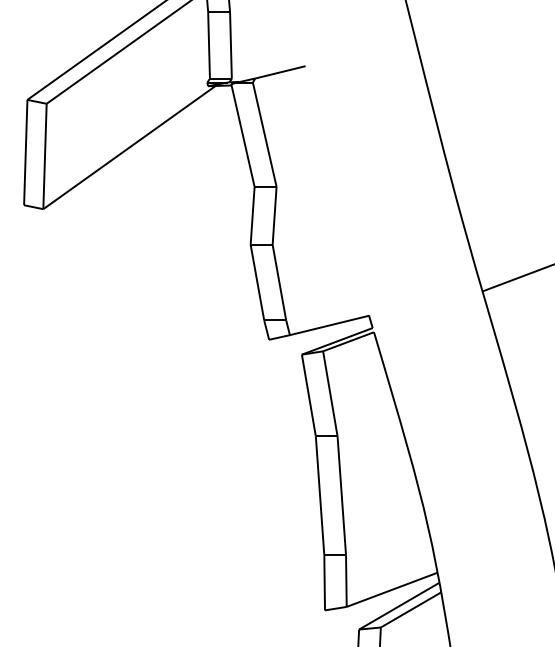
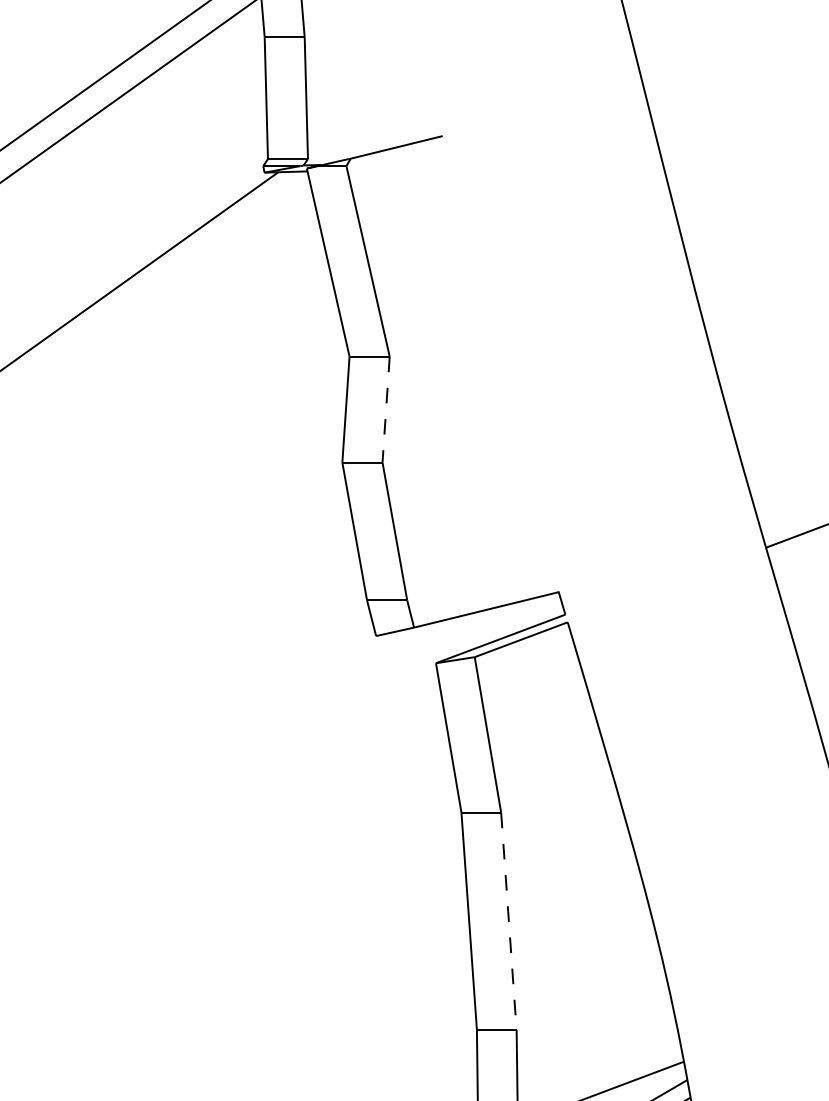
line: (274, 216) -> (385, 410), solid -> dashed
line: (341, 495) -> (508, 920), solid -> dashed

